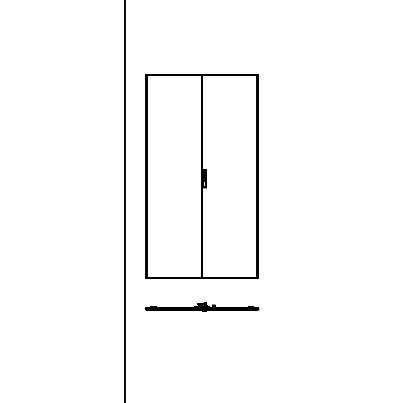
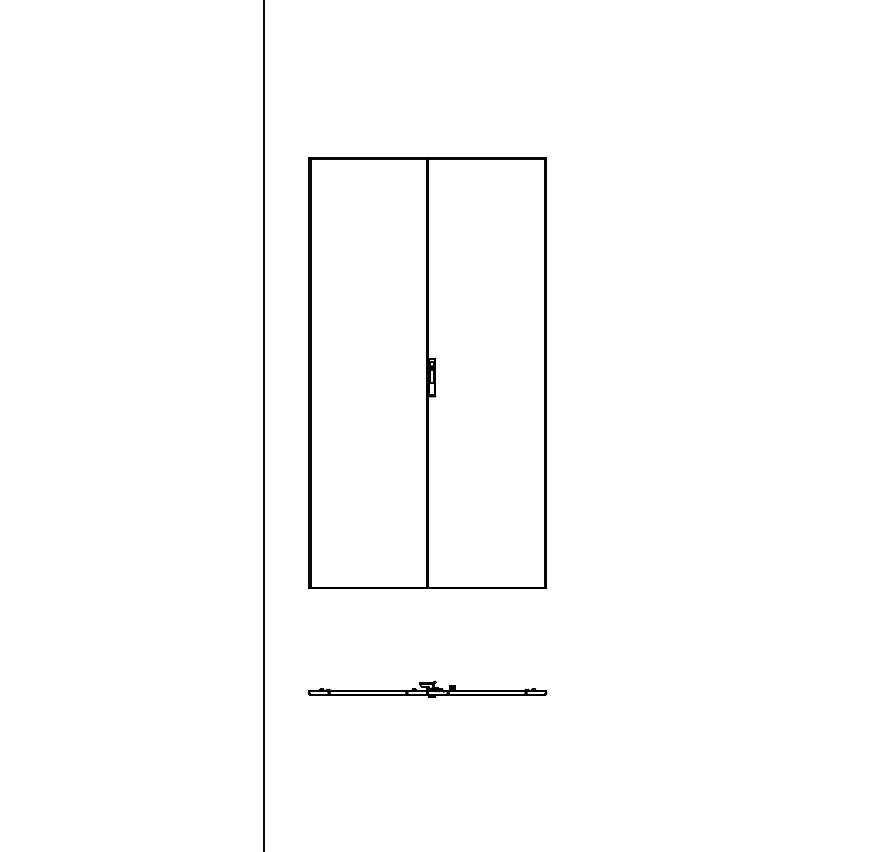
part: (201, 306) -> (426, 688), moved

